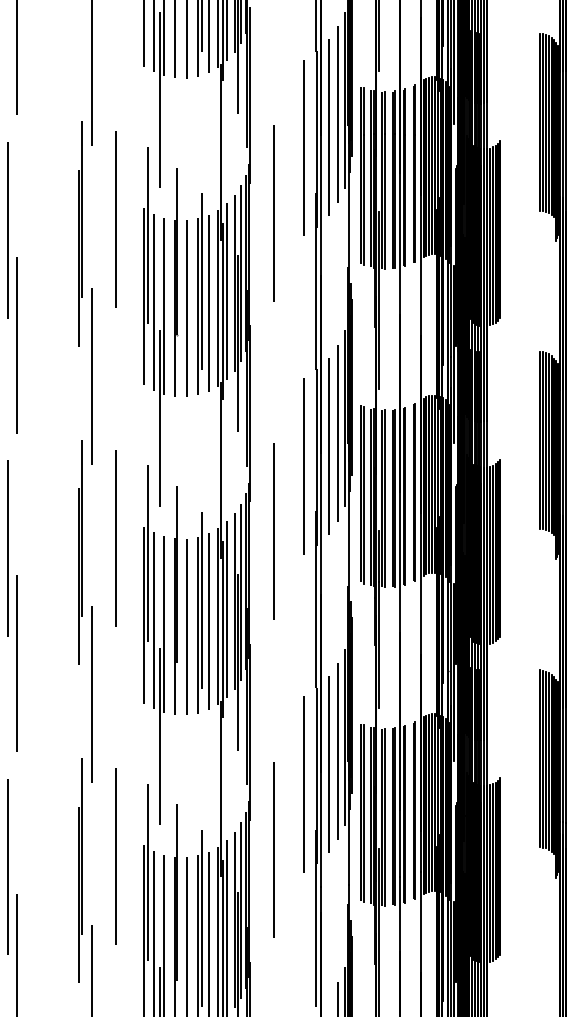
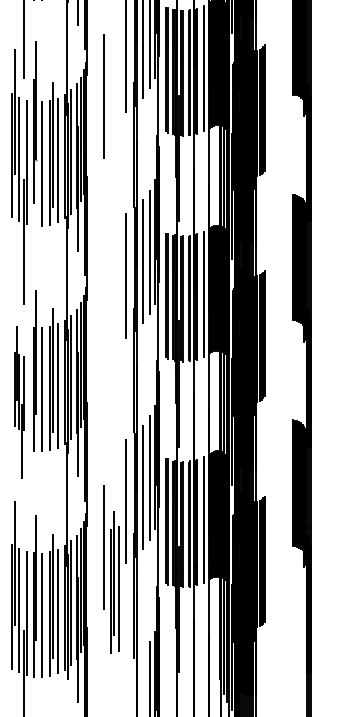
part: (176, 282) -> (35, 122), moved
line: (273, 531) -> (103, 321), removed
part: (153, 644) -> (18, 402), size x0.6
part: (289, 898) -> (115, 582), added

